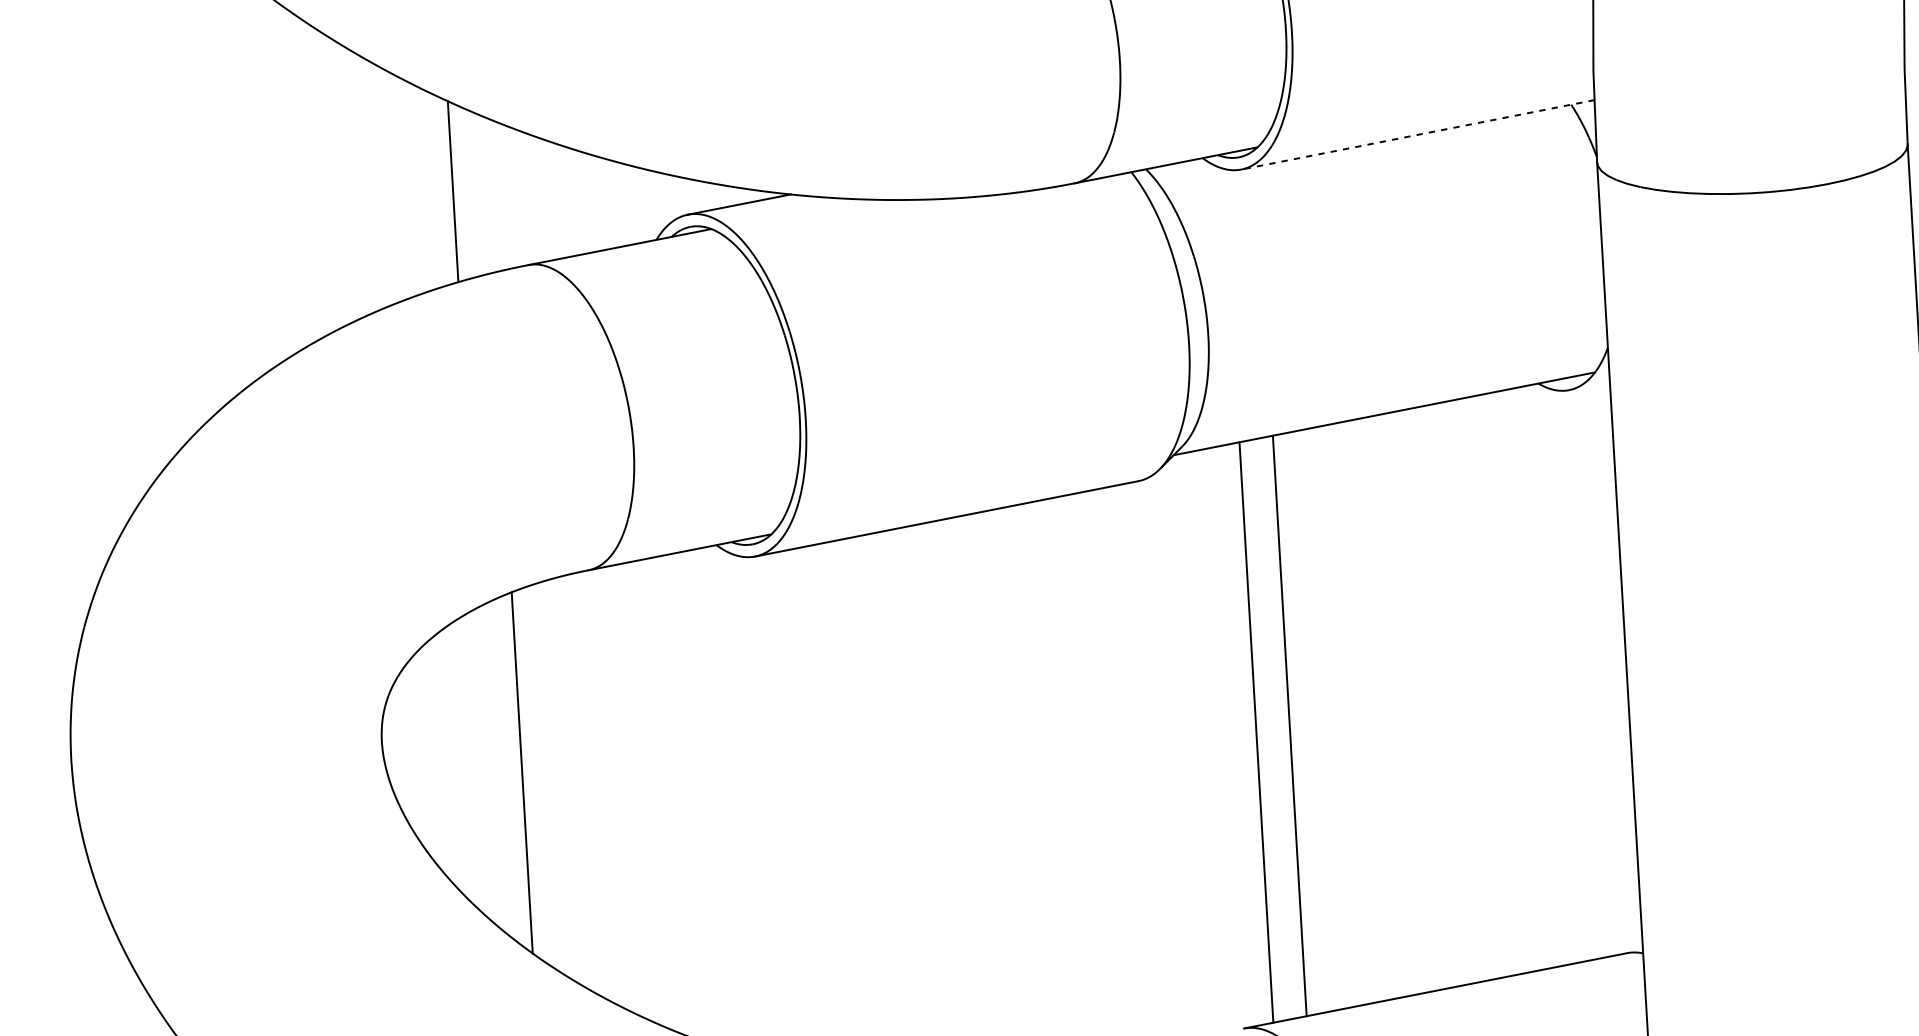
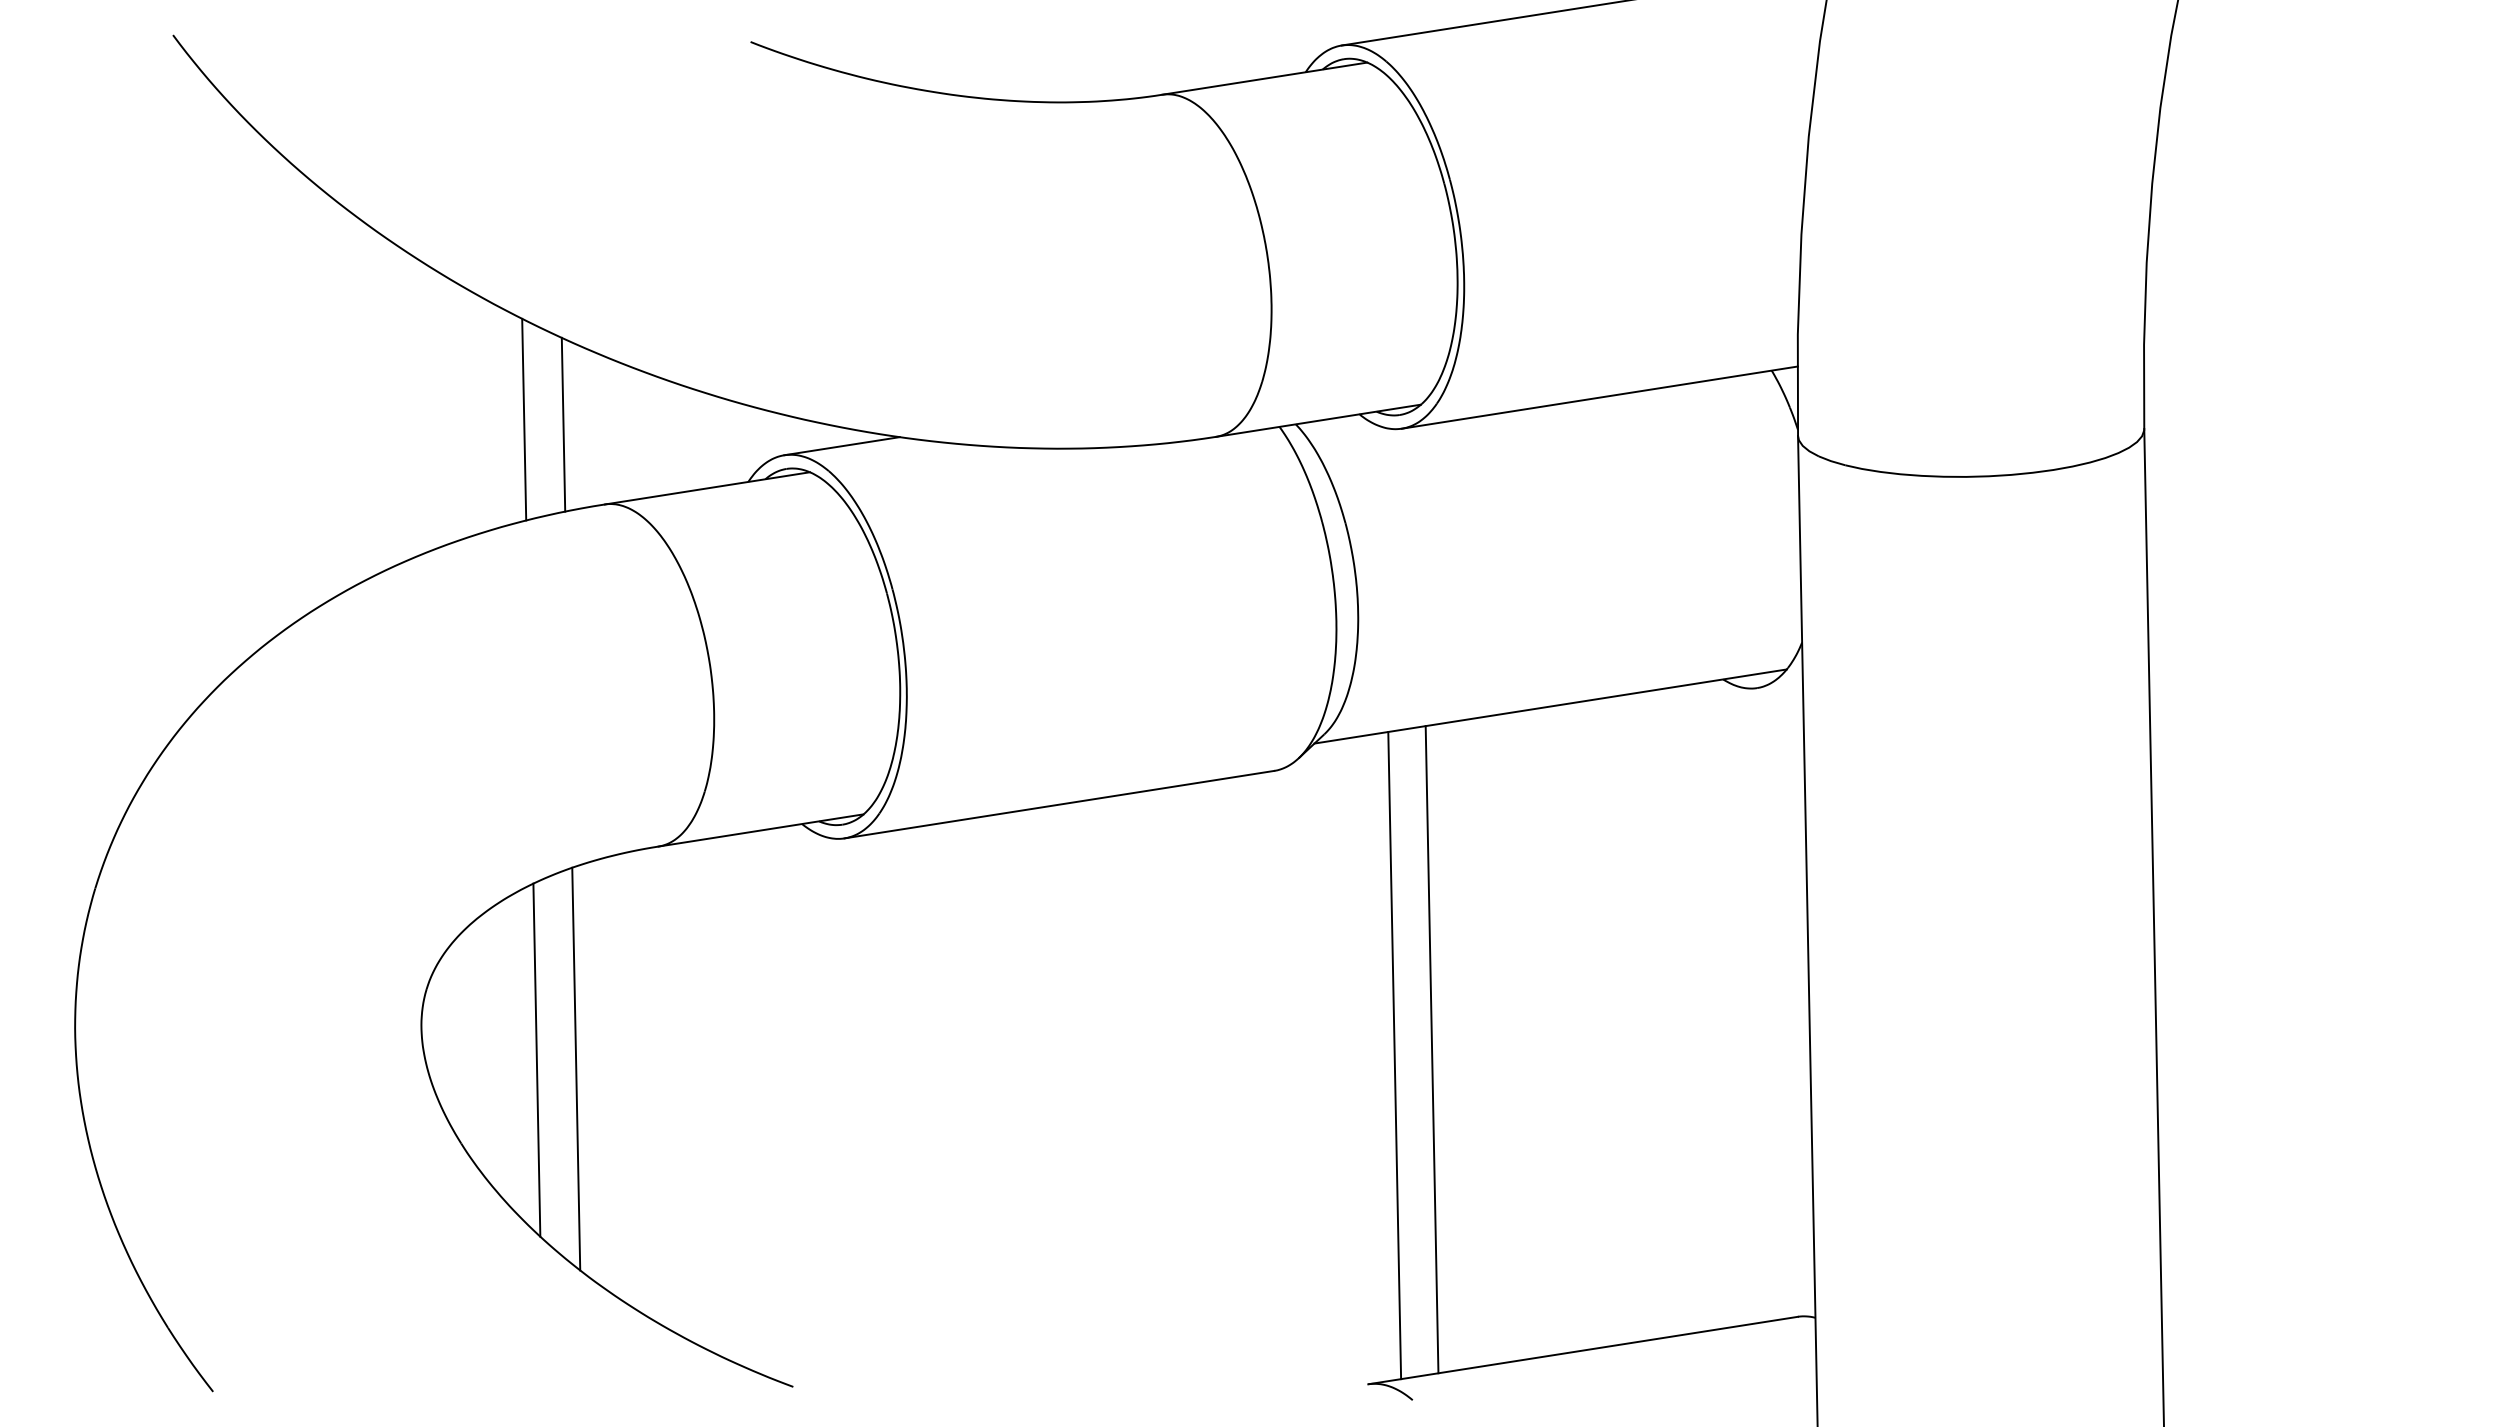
line: (1417, 134) -> (1599, 397), dashed -> solid
line: (488, 194) -> (563, 424), added
line: (486, 765) -> (536, 1059), added

